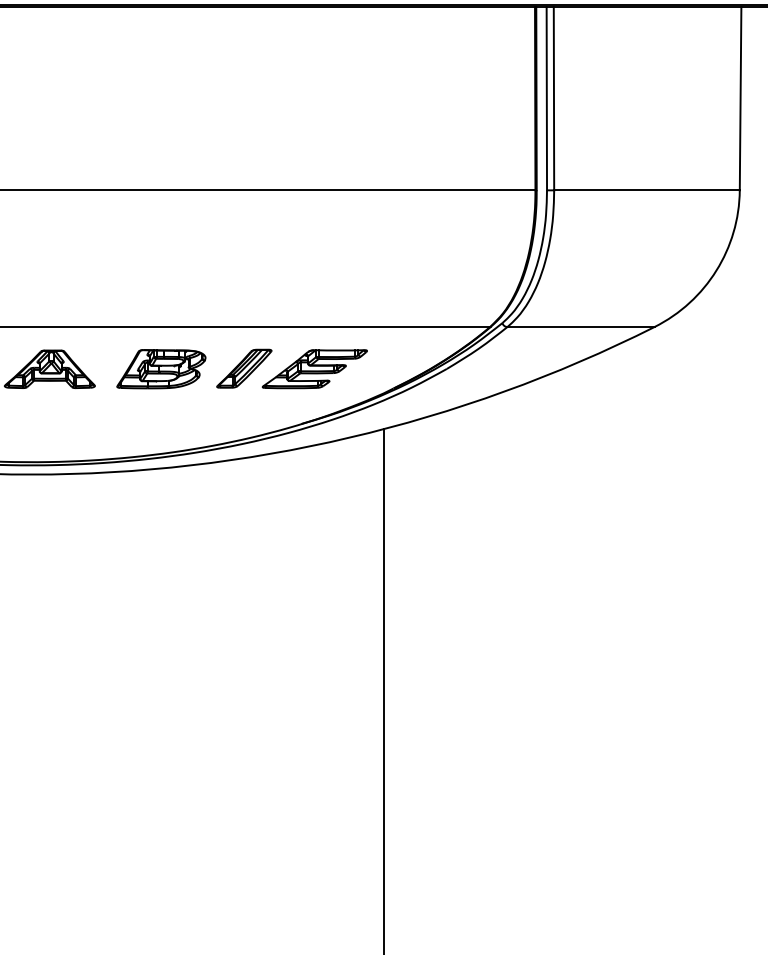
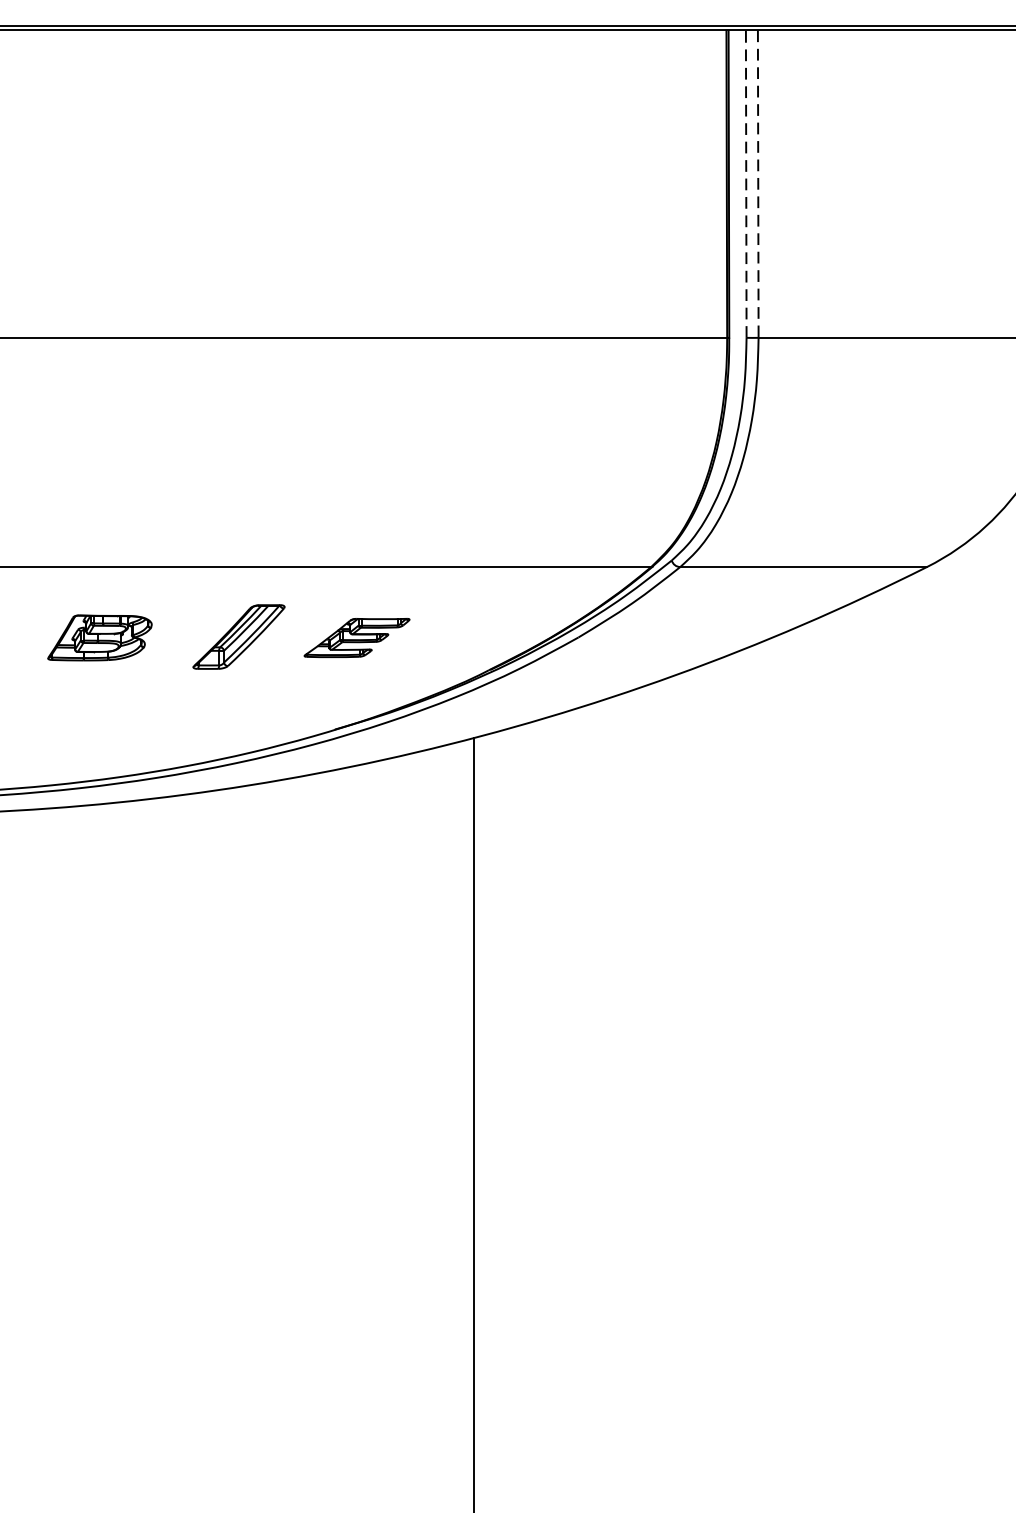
line: (546, 98) -> (745, 183), solid -> dashed
line: (553, 98) -> (757, 183), solid -> dashed
part: (161, 369) -> (100, 638), size x0.7
part: (314, 369) -> (356, 638), size x0.6

